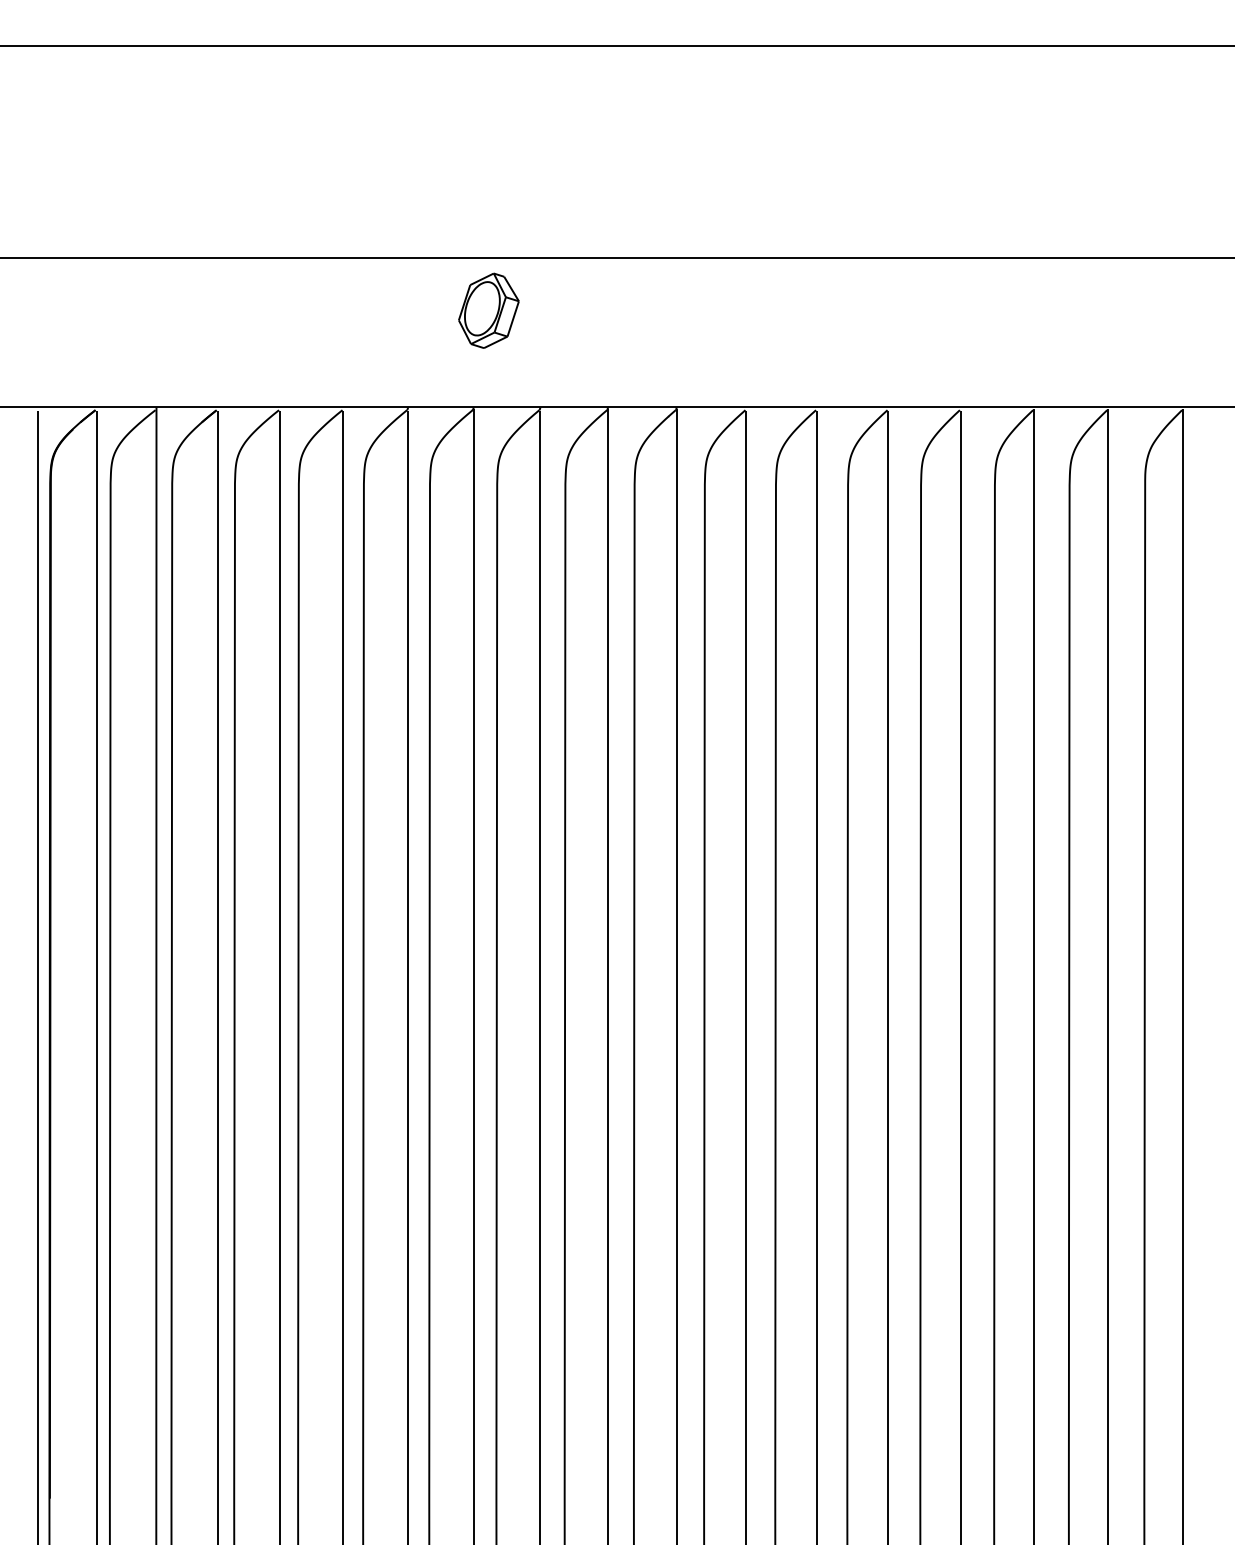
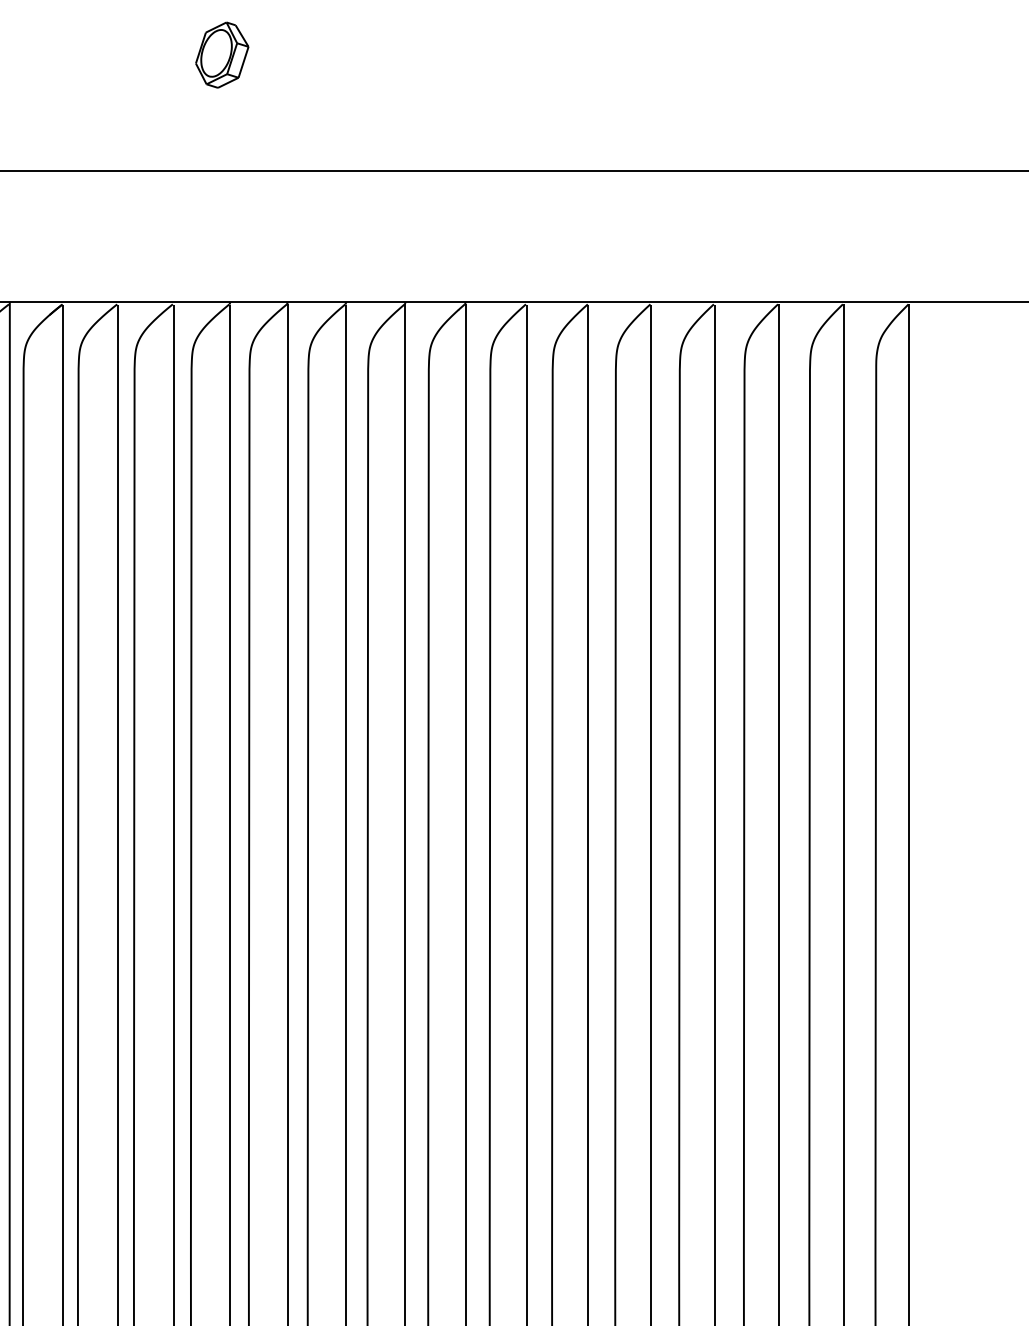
part: (488, 310) -> (221, 54), moved

